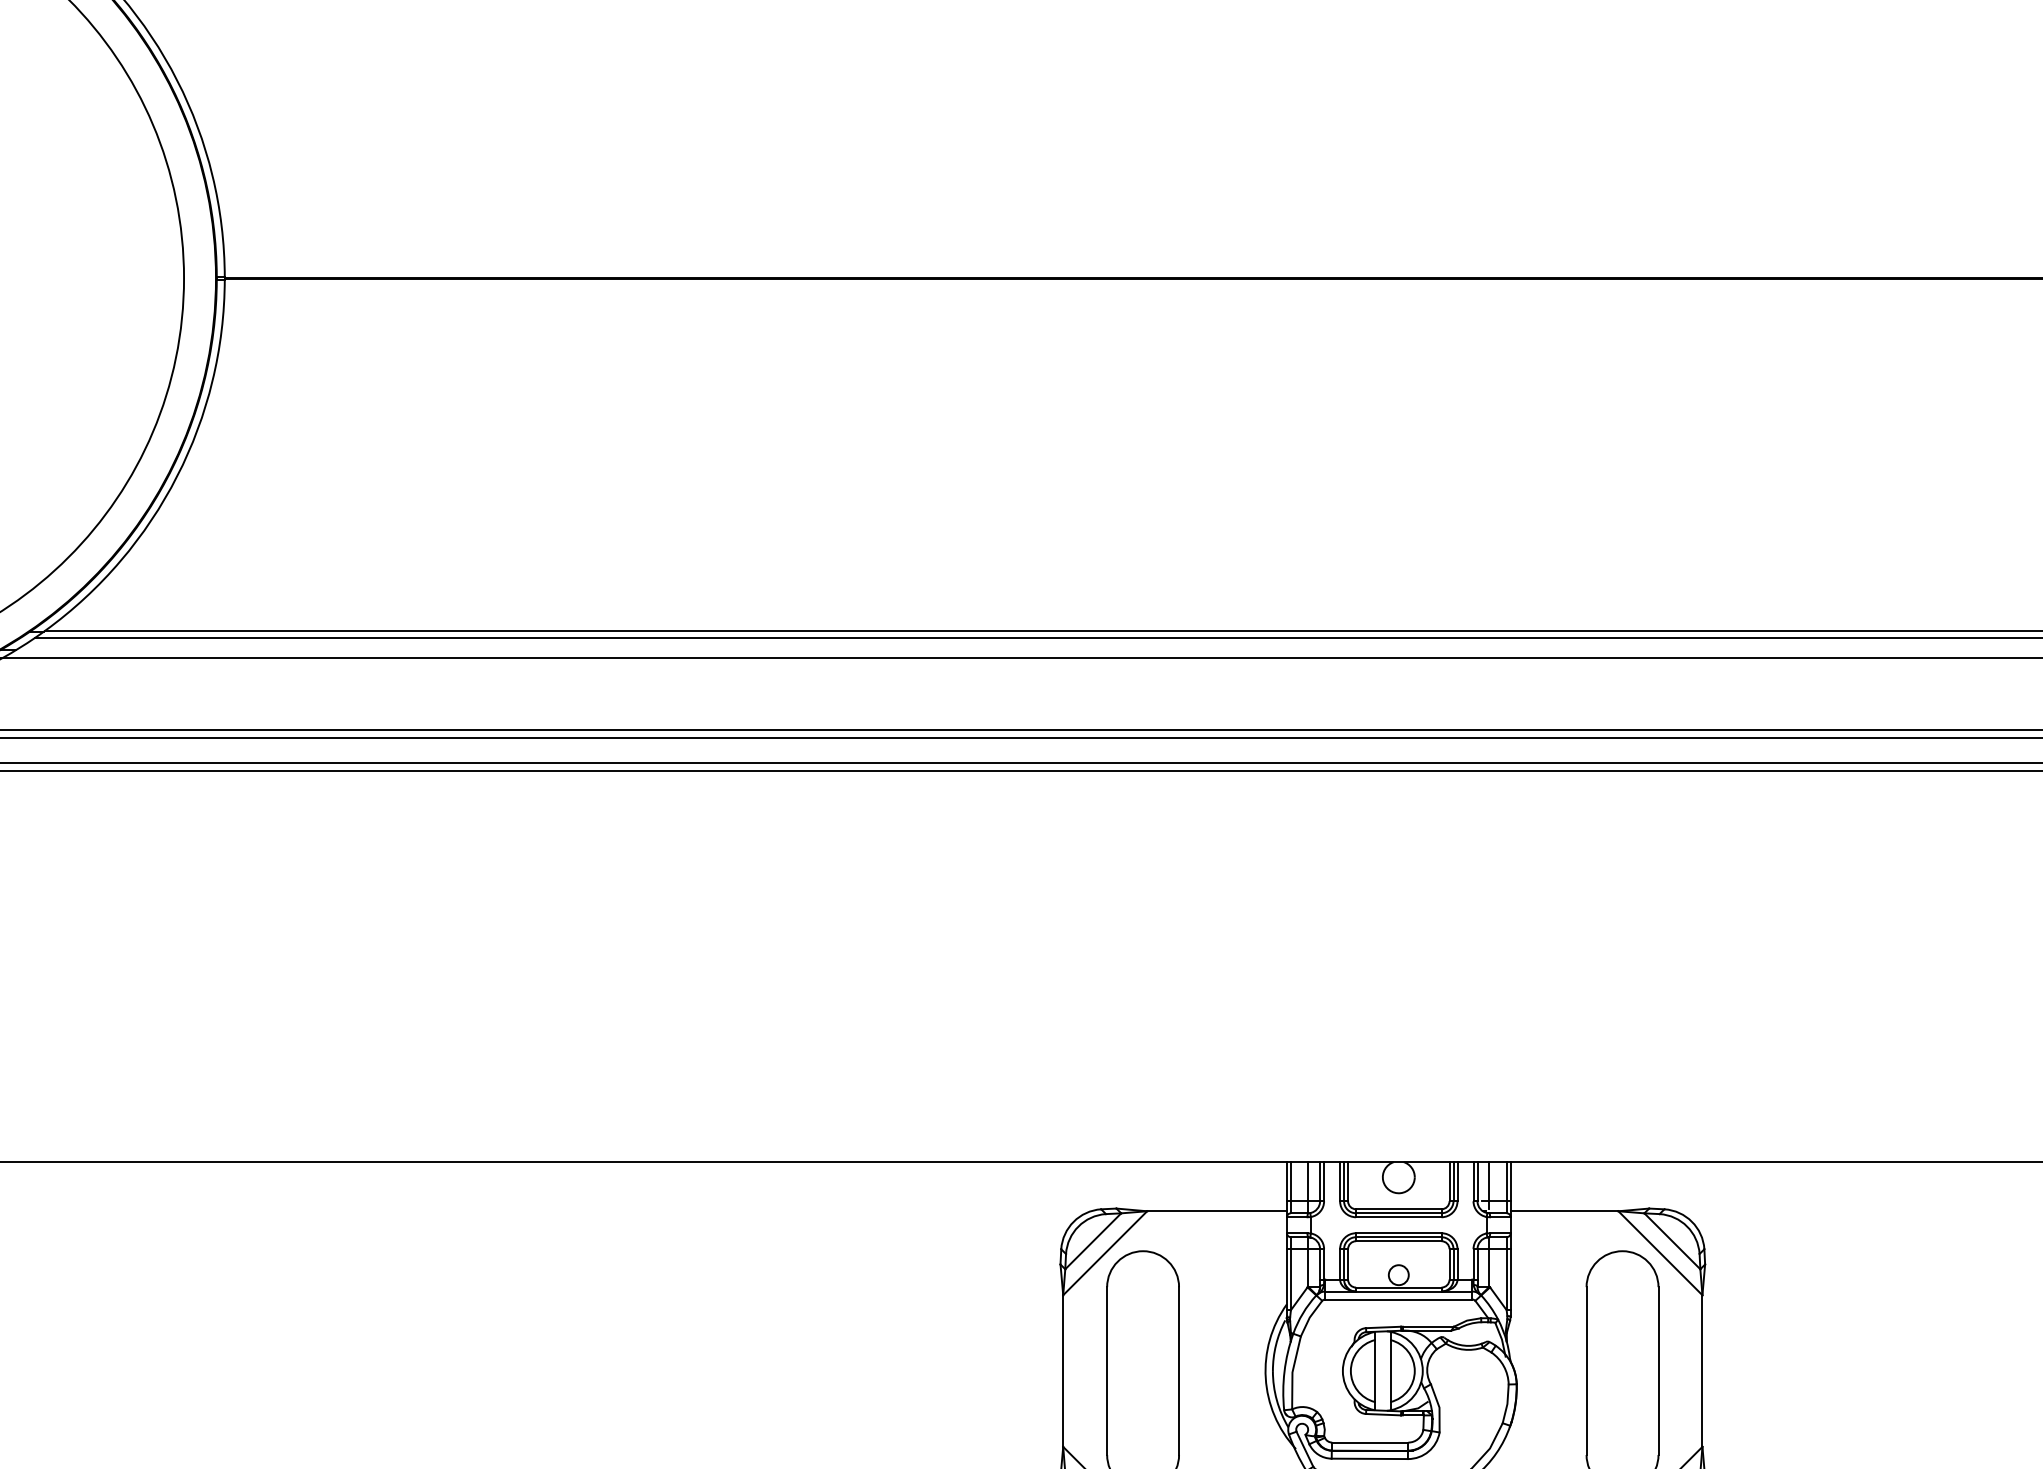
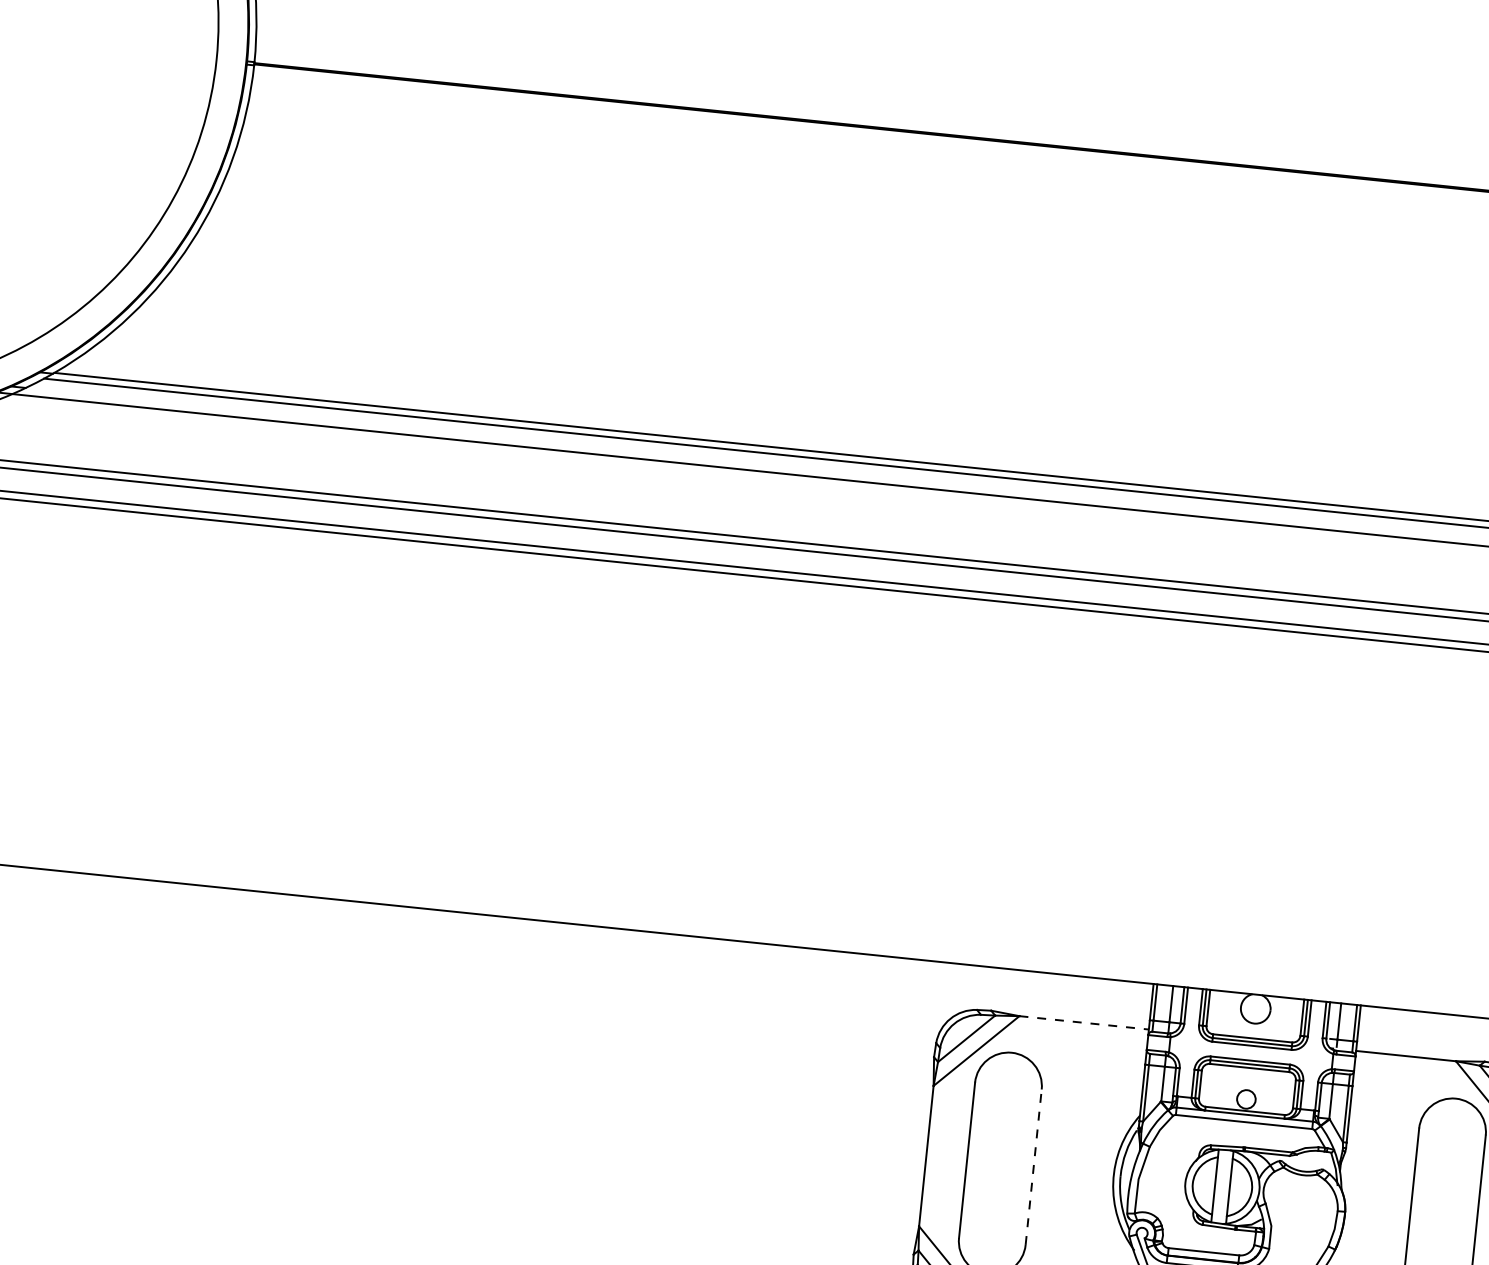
line: (1217, 1211) -> (1084, 1023), solid -> dashed
line: (1179, 1371) -> (1034, 1167), solid -> dashed

